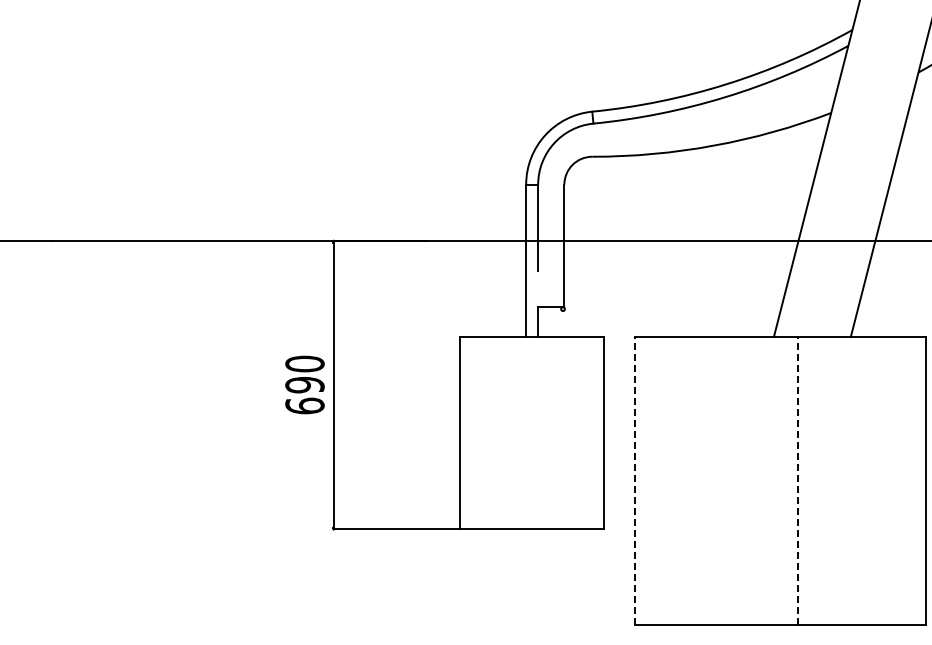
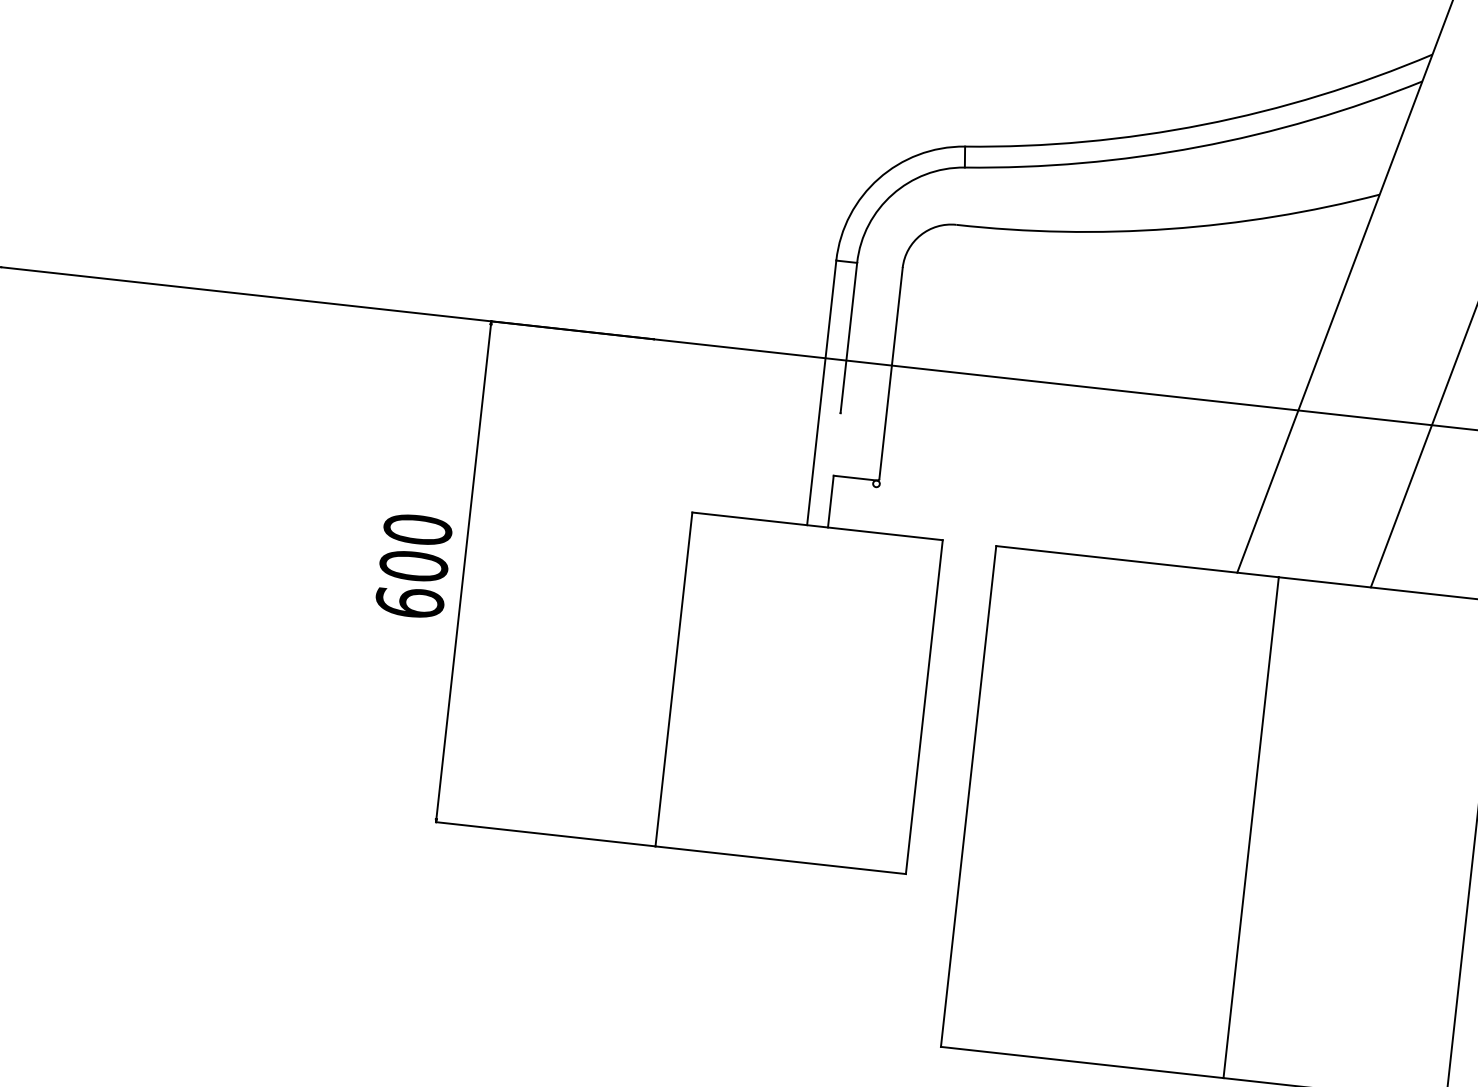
text: (304, 384) -> (413, 565), 690 -> 600
line: (635, 480) -> (969, 795), dashed -> solid
line: (797, 480) -> (1250, 826), dashed -> solid

